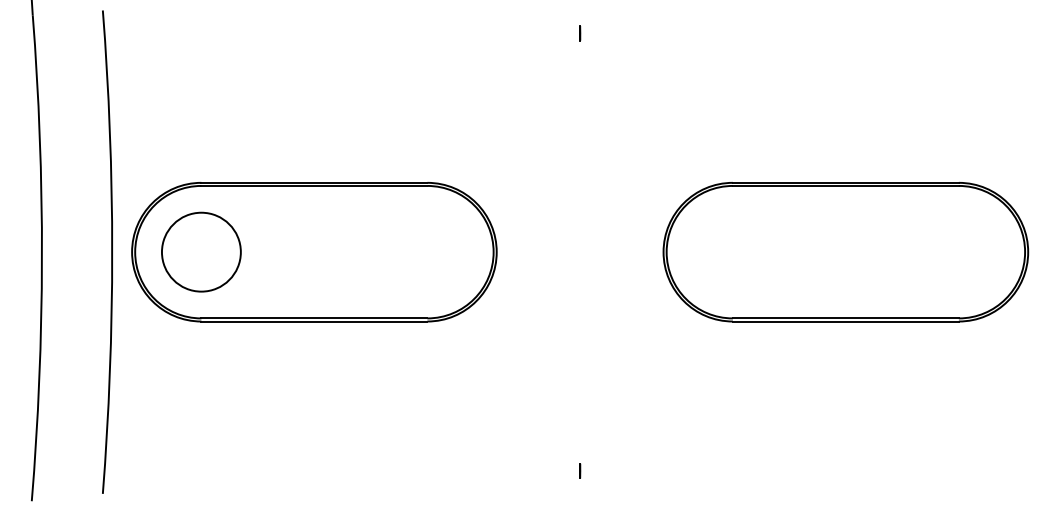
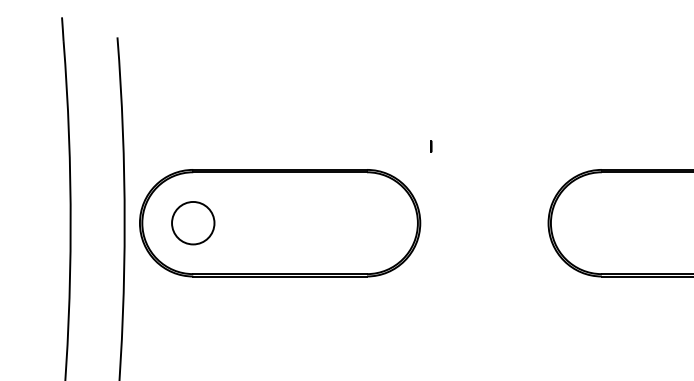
line: (580, 33) -> (431, 146), moved
circle: (200, 251) -> (192, 222), size x0.7

